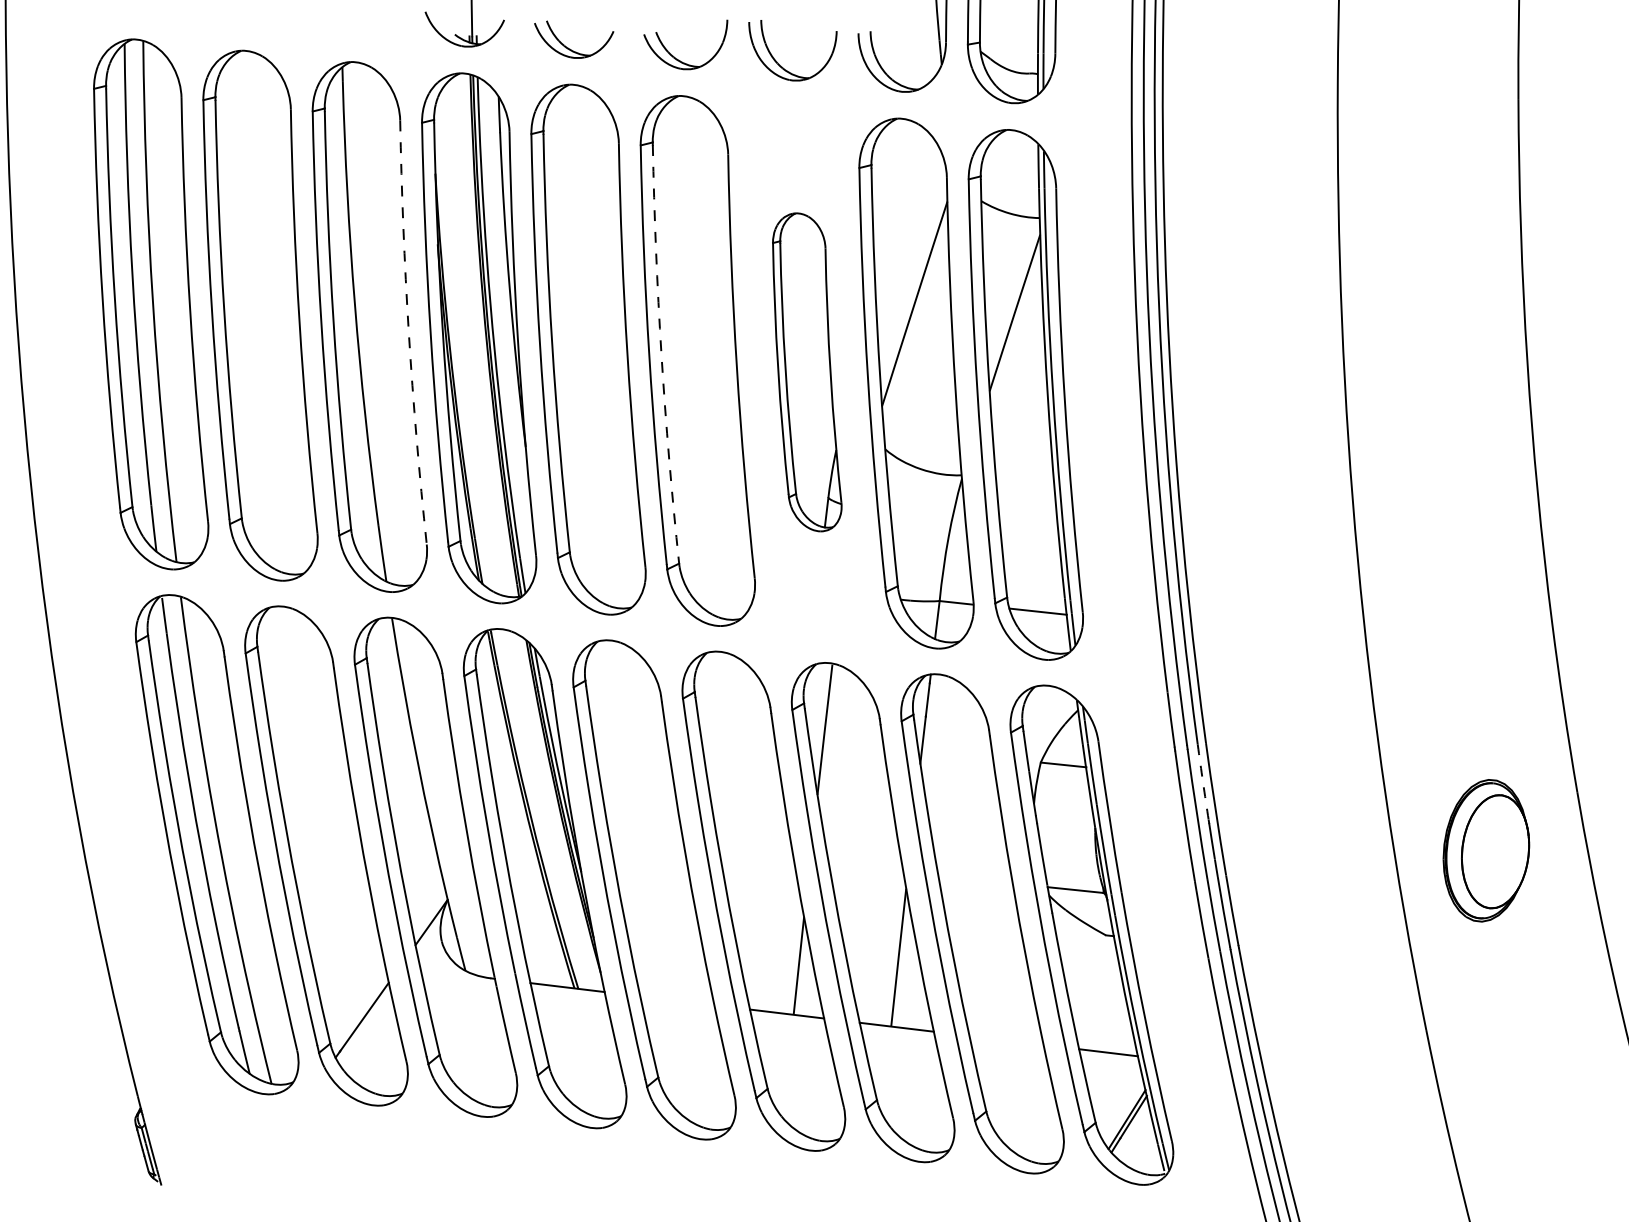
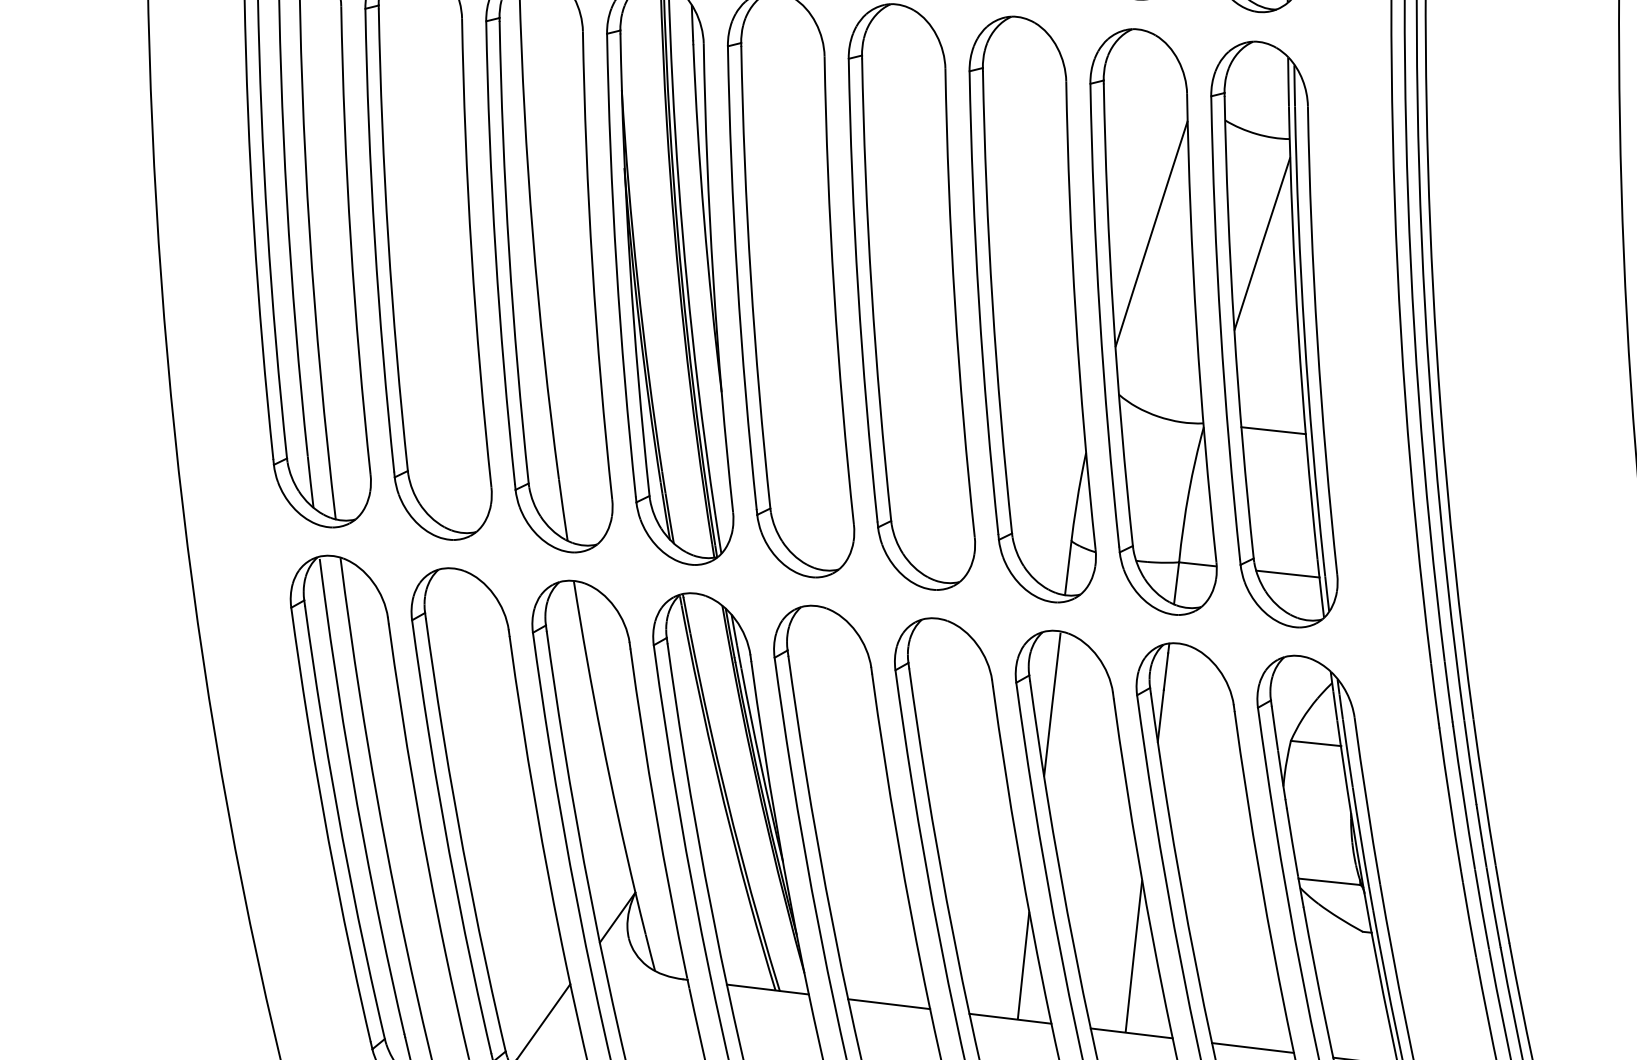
arc: (408, 332) -> (592, 265), dashed -> solid
arc: (661, 354) -> (871, 289), dashed -> solid
part: (807, 372) -> (1033, 309), size x1.67
line: (1025, 481) -> (1273, 430), added
arc: (1203, 782) -> (1470, 762), dashed -> solid
line: (677, 1000) -> (889, 1003), added
line: (1006, 1040) -> (1252, 1048), added

